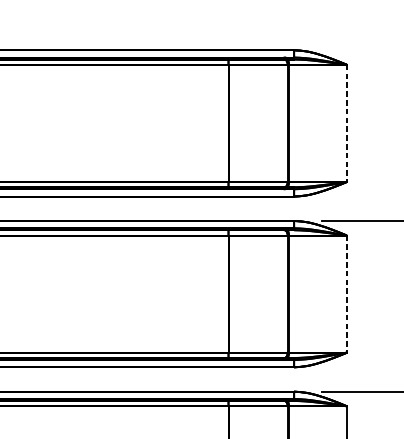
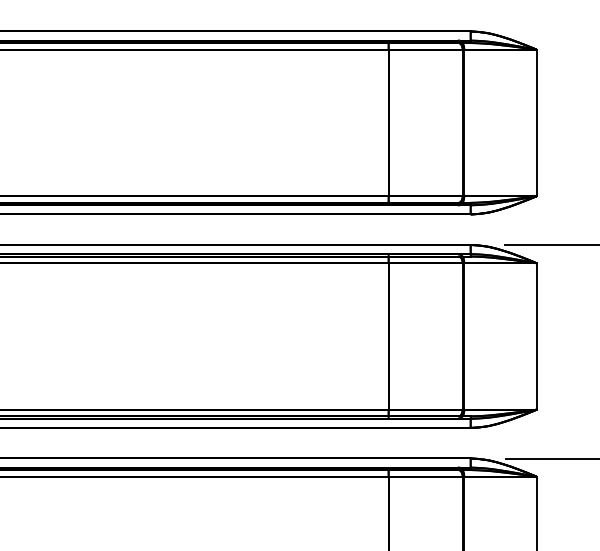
line: (346, 123) -> (536, 123), dashed -> solid
line: (346, 294) -> (536, 336), dashed -> solid

